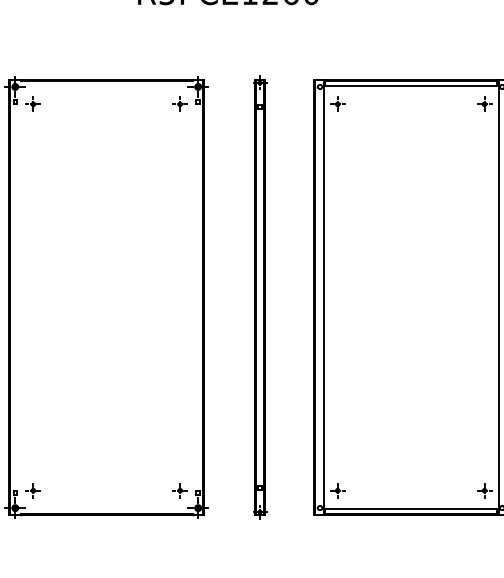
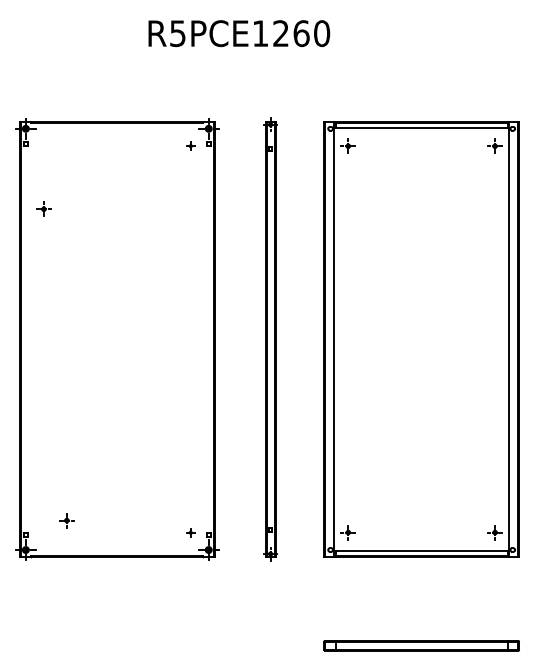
part: (32, 103) -> (43, 208), moved
part: (179, 103) -> (190, 145), size x0.6
part: (32, 490) -> (66, 520), moved
part: (179, 490) -> (190, 532), size x0.6

